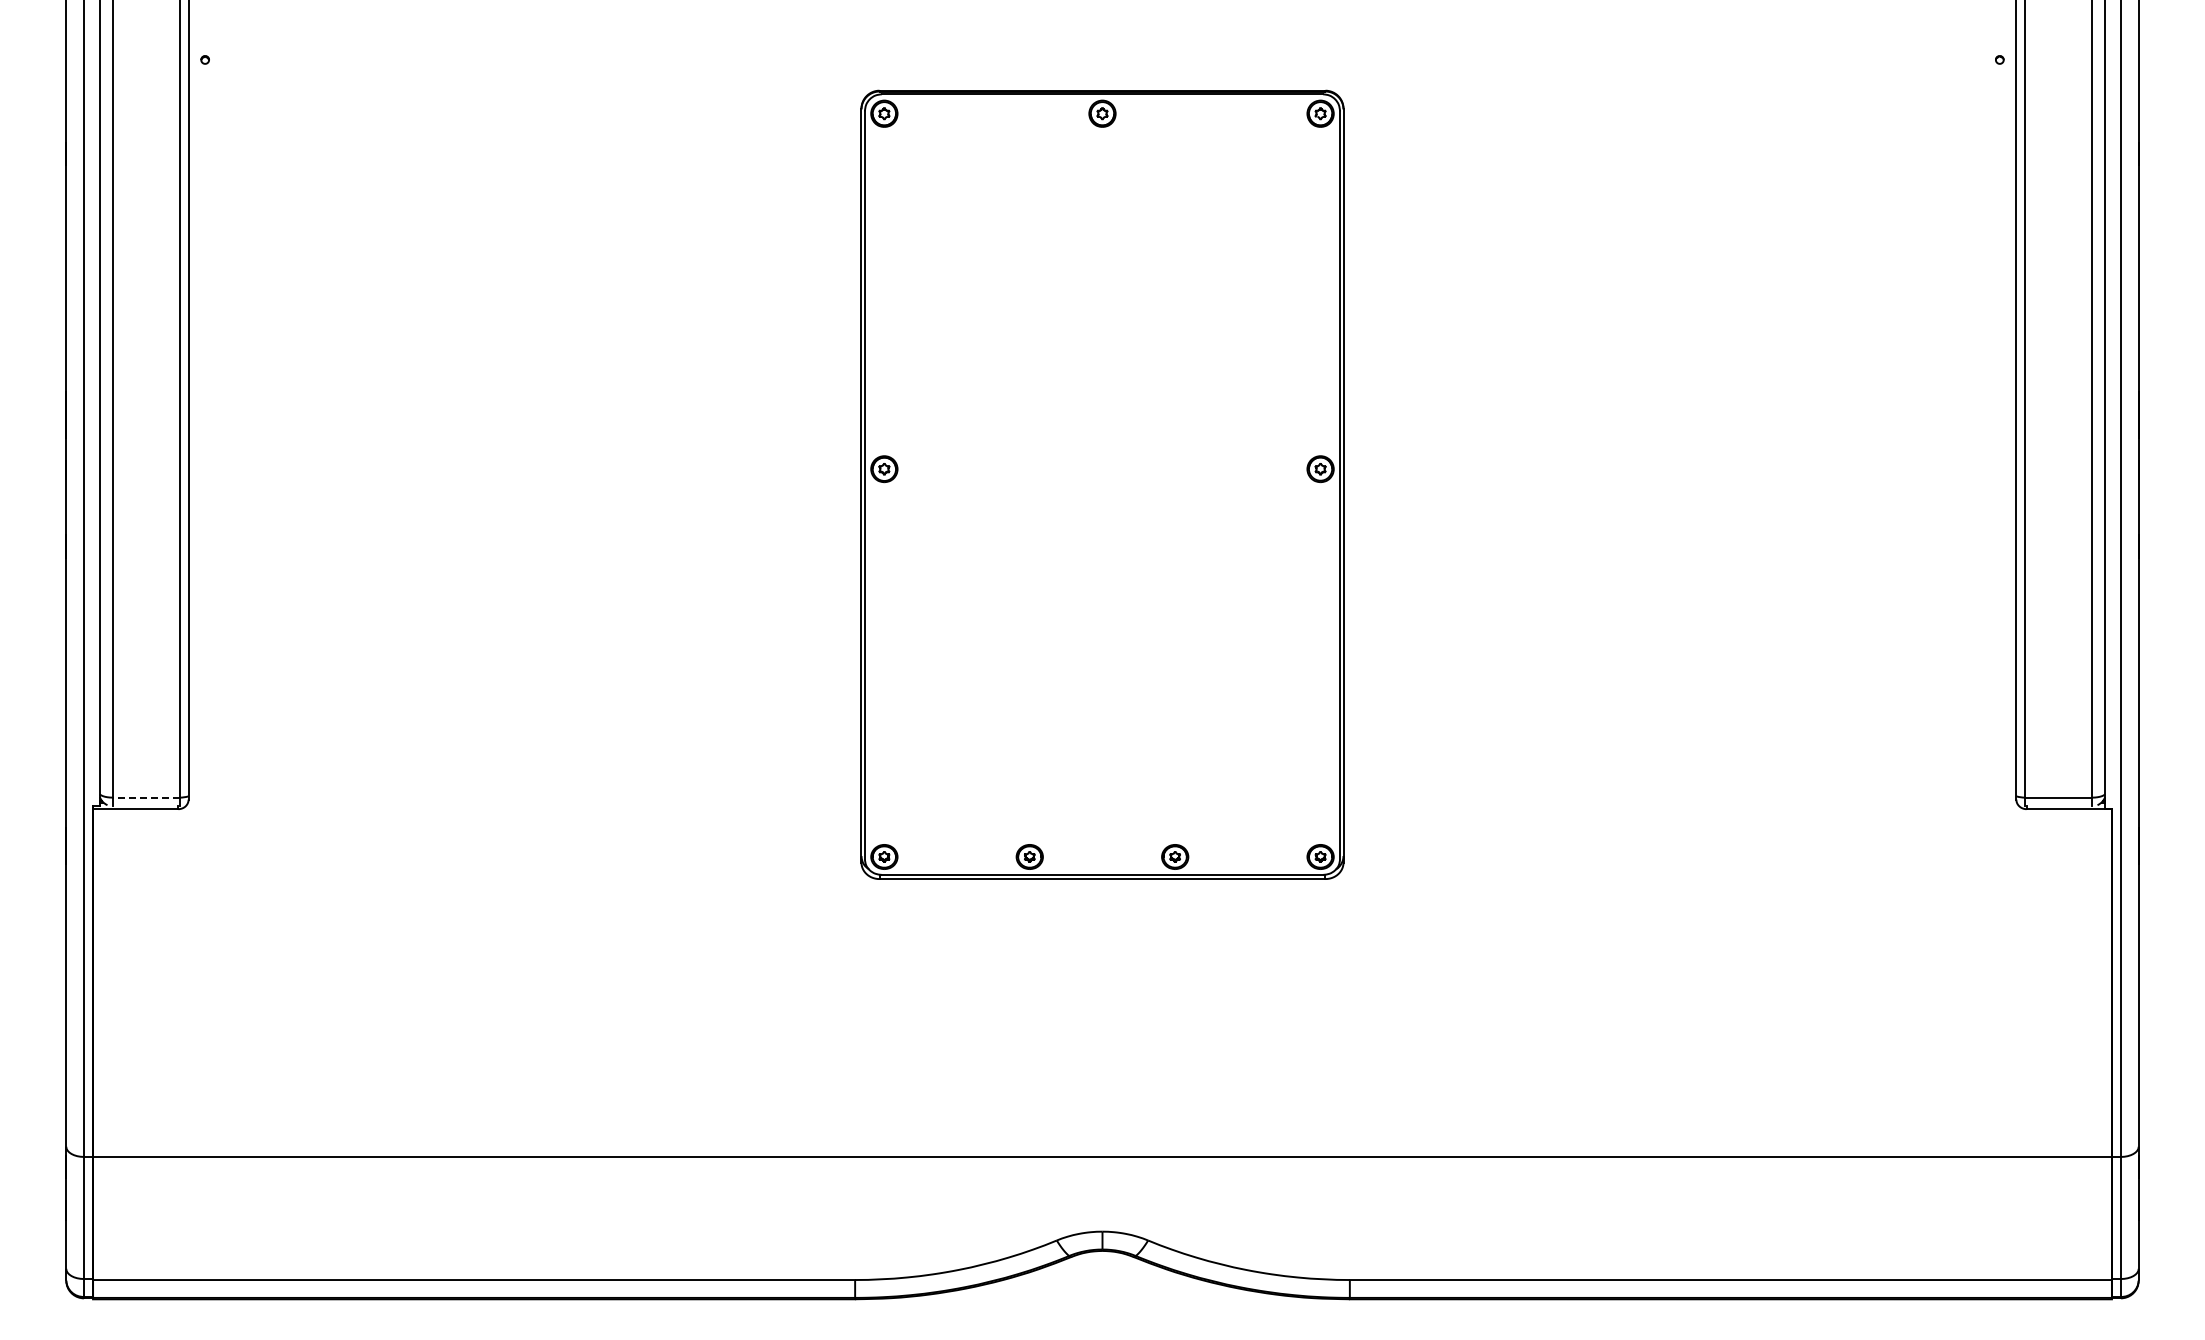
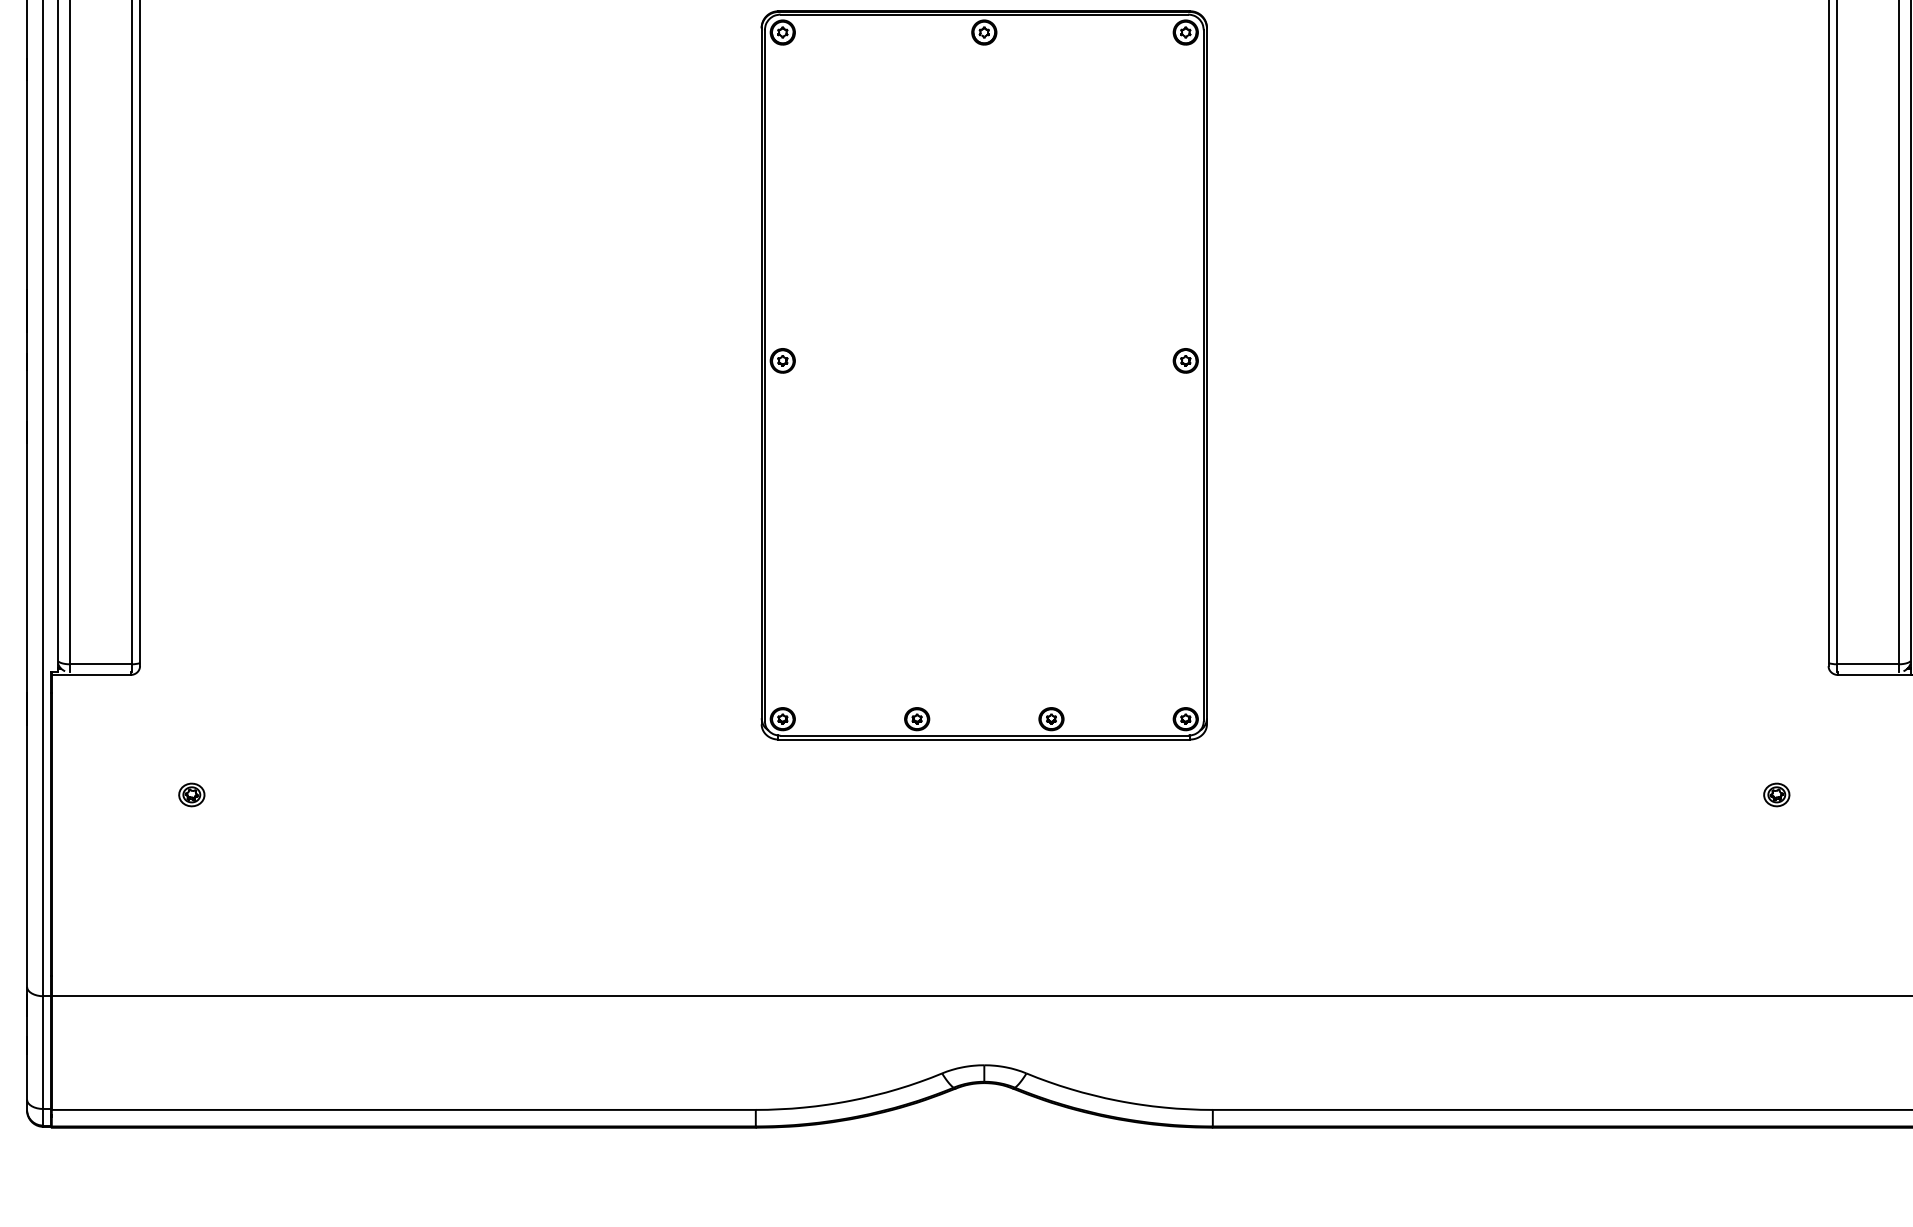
line: (146, 797) -> (101, 664), dashed -> solid
part: (244, 938) -> (191, 794), added
part: (1959, 938) -> (1776, 794), added

